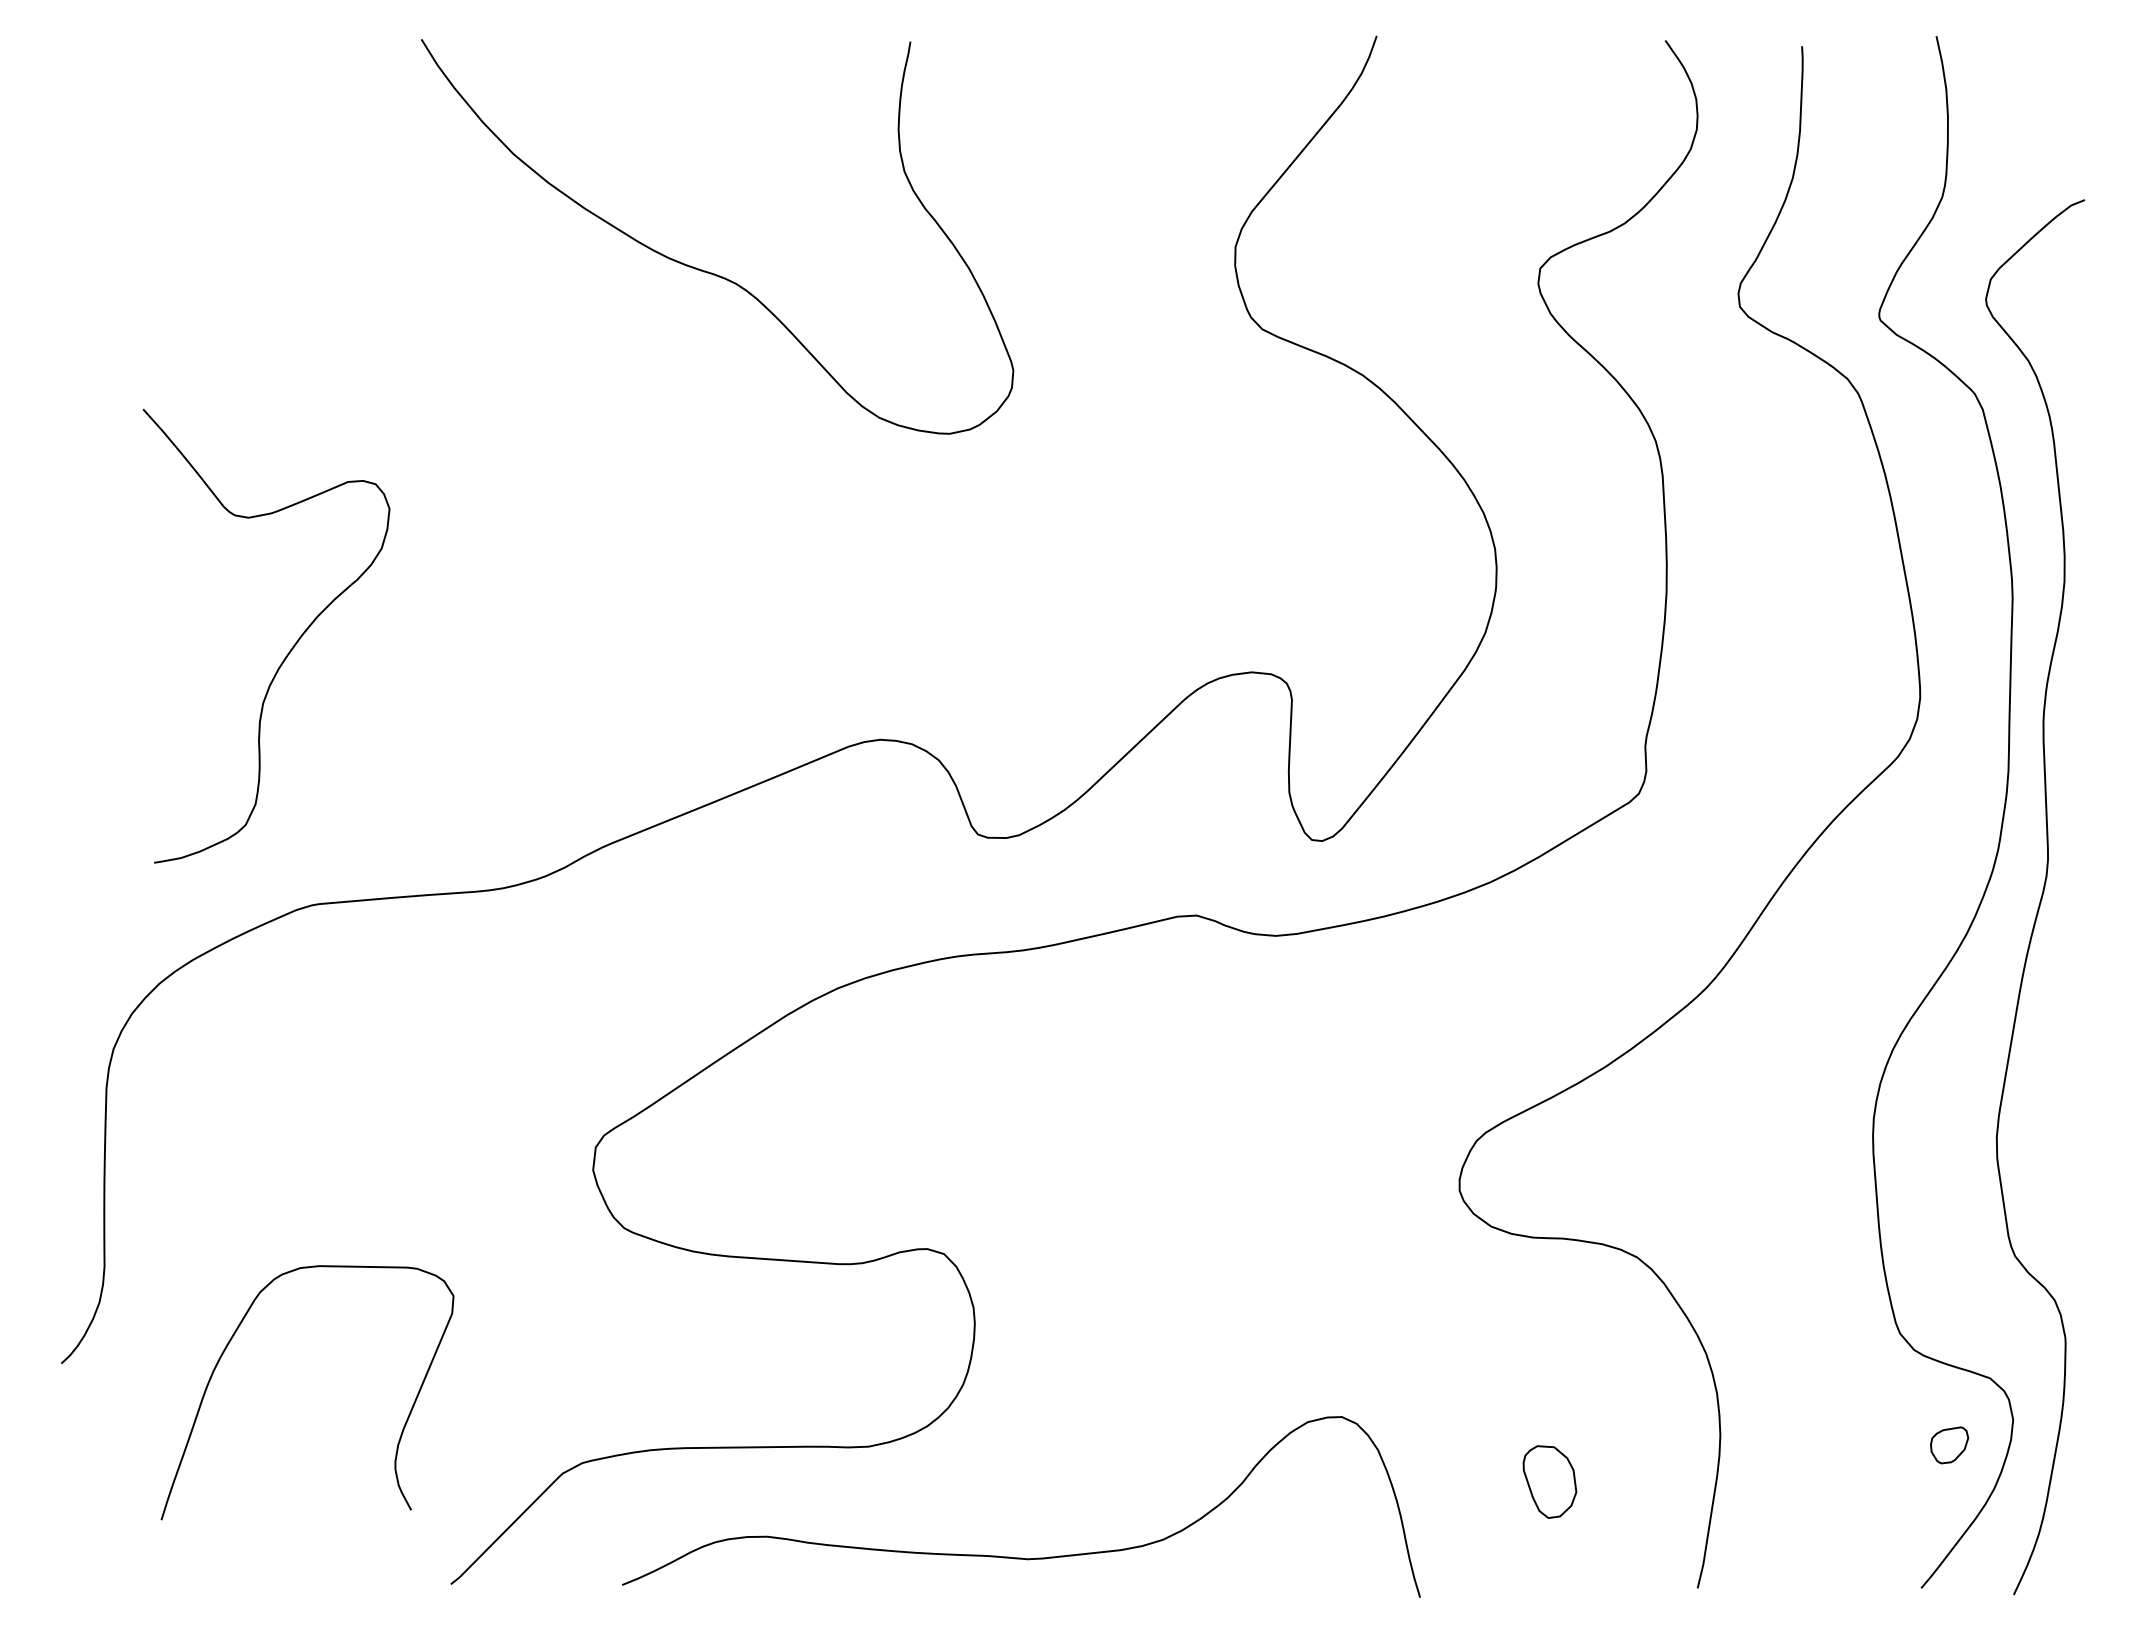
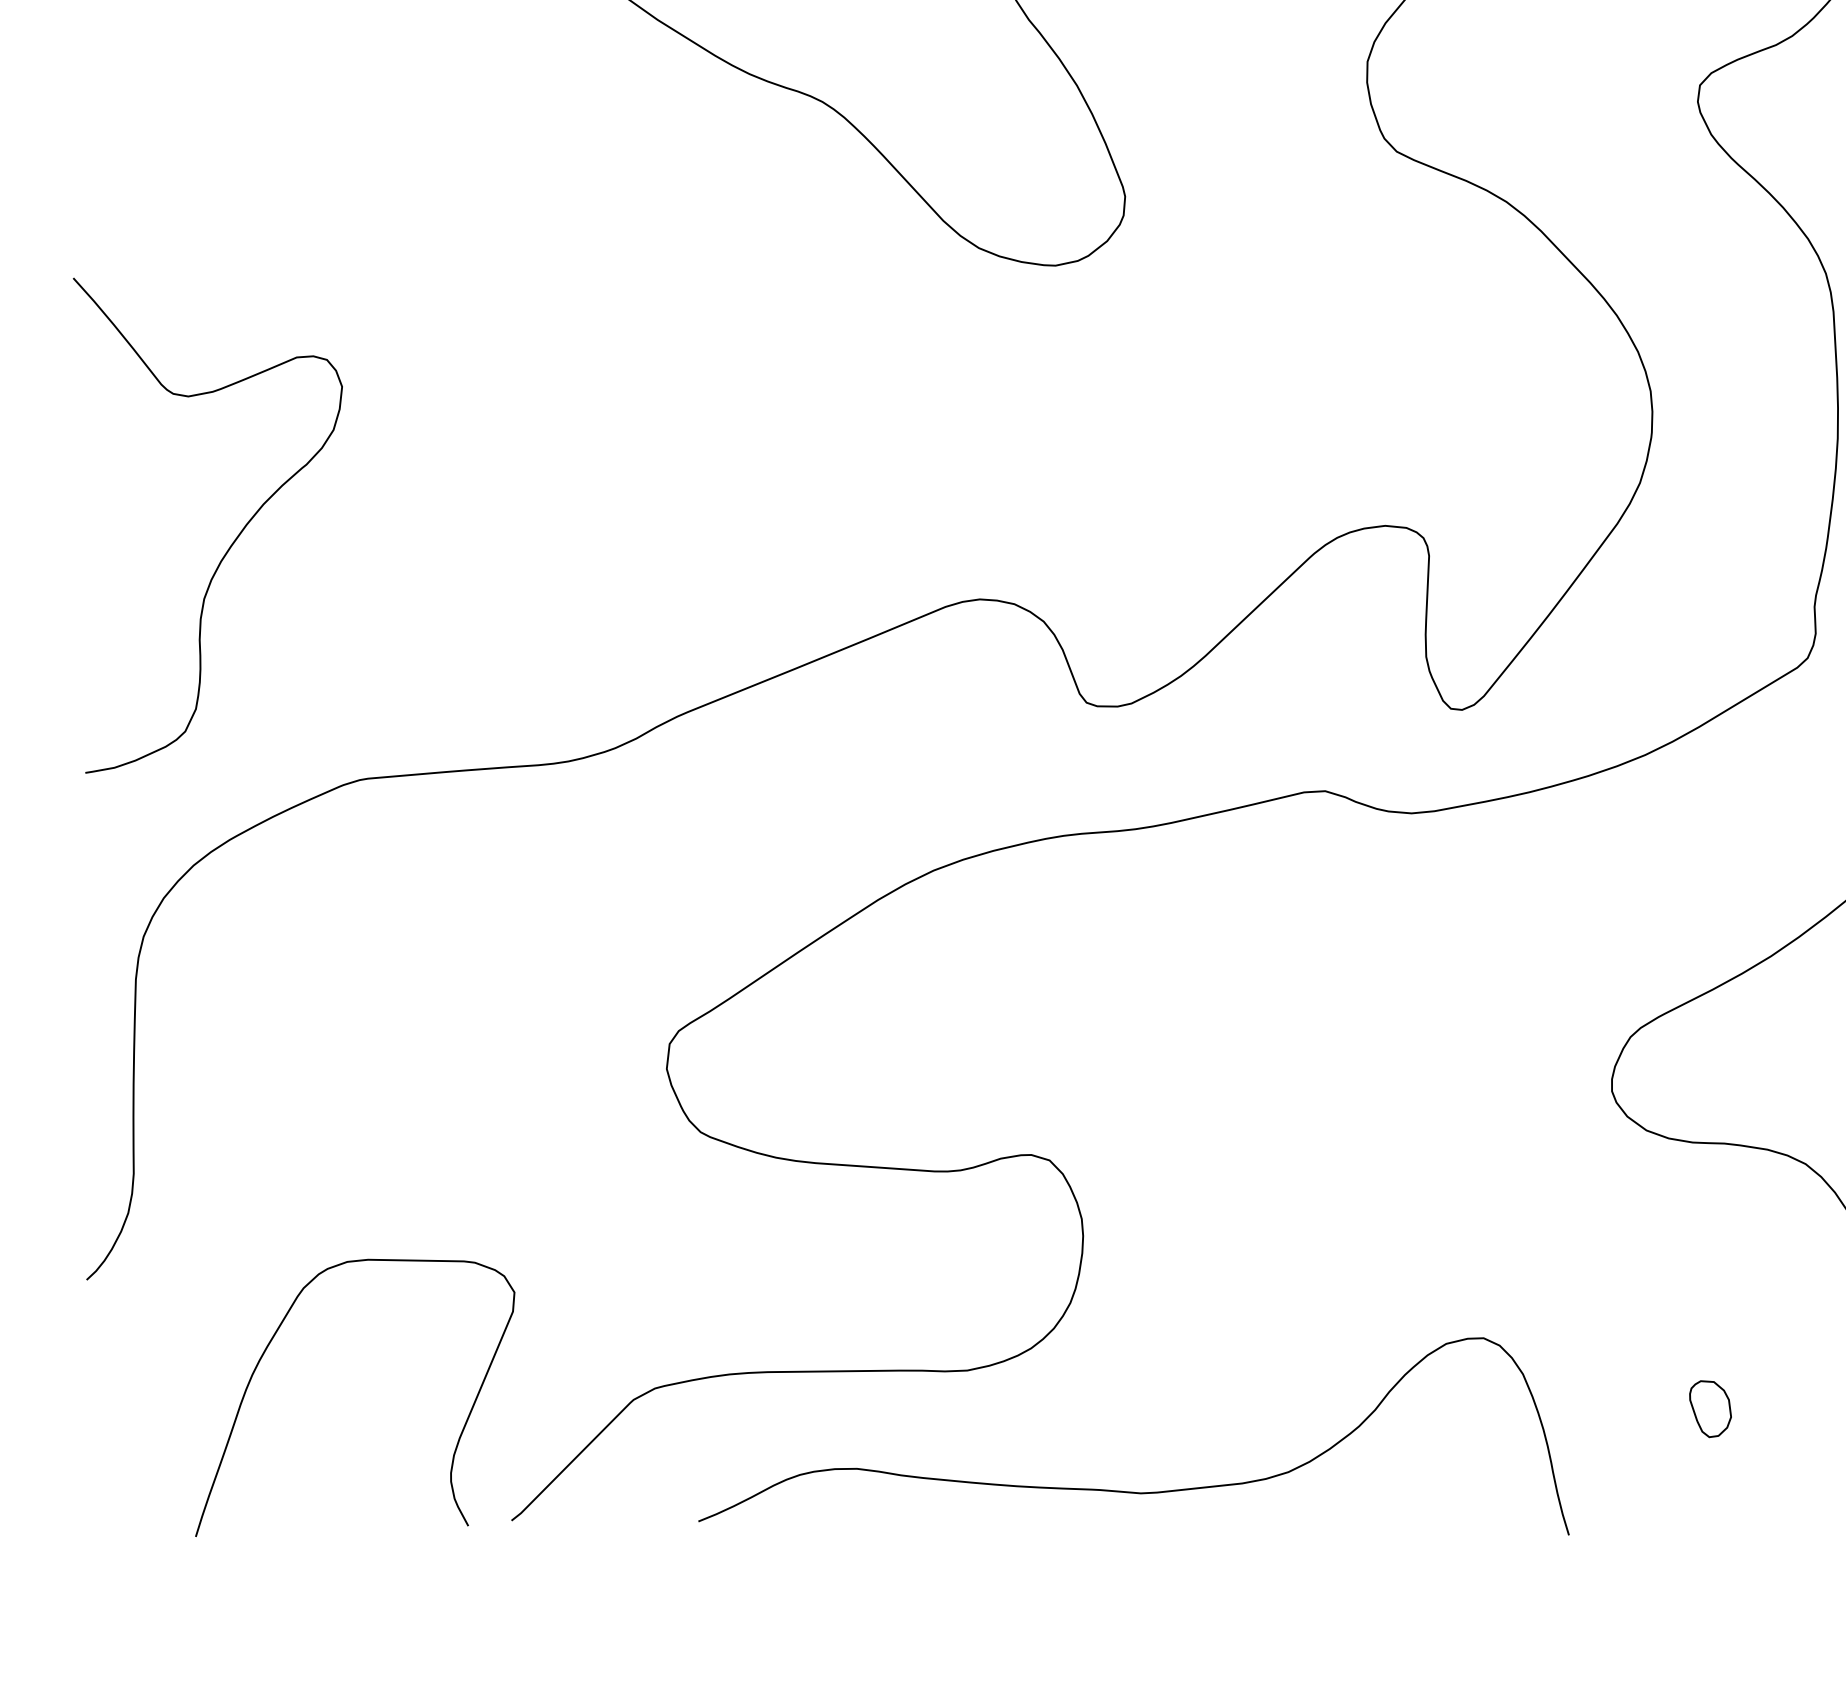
curve: (289, 650) -> (232, 541), moved
curve: (227, 1347) -> (267, 1348), moved
part: (1549, 1481) -> (1710, 1408), size x0.71

